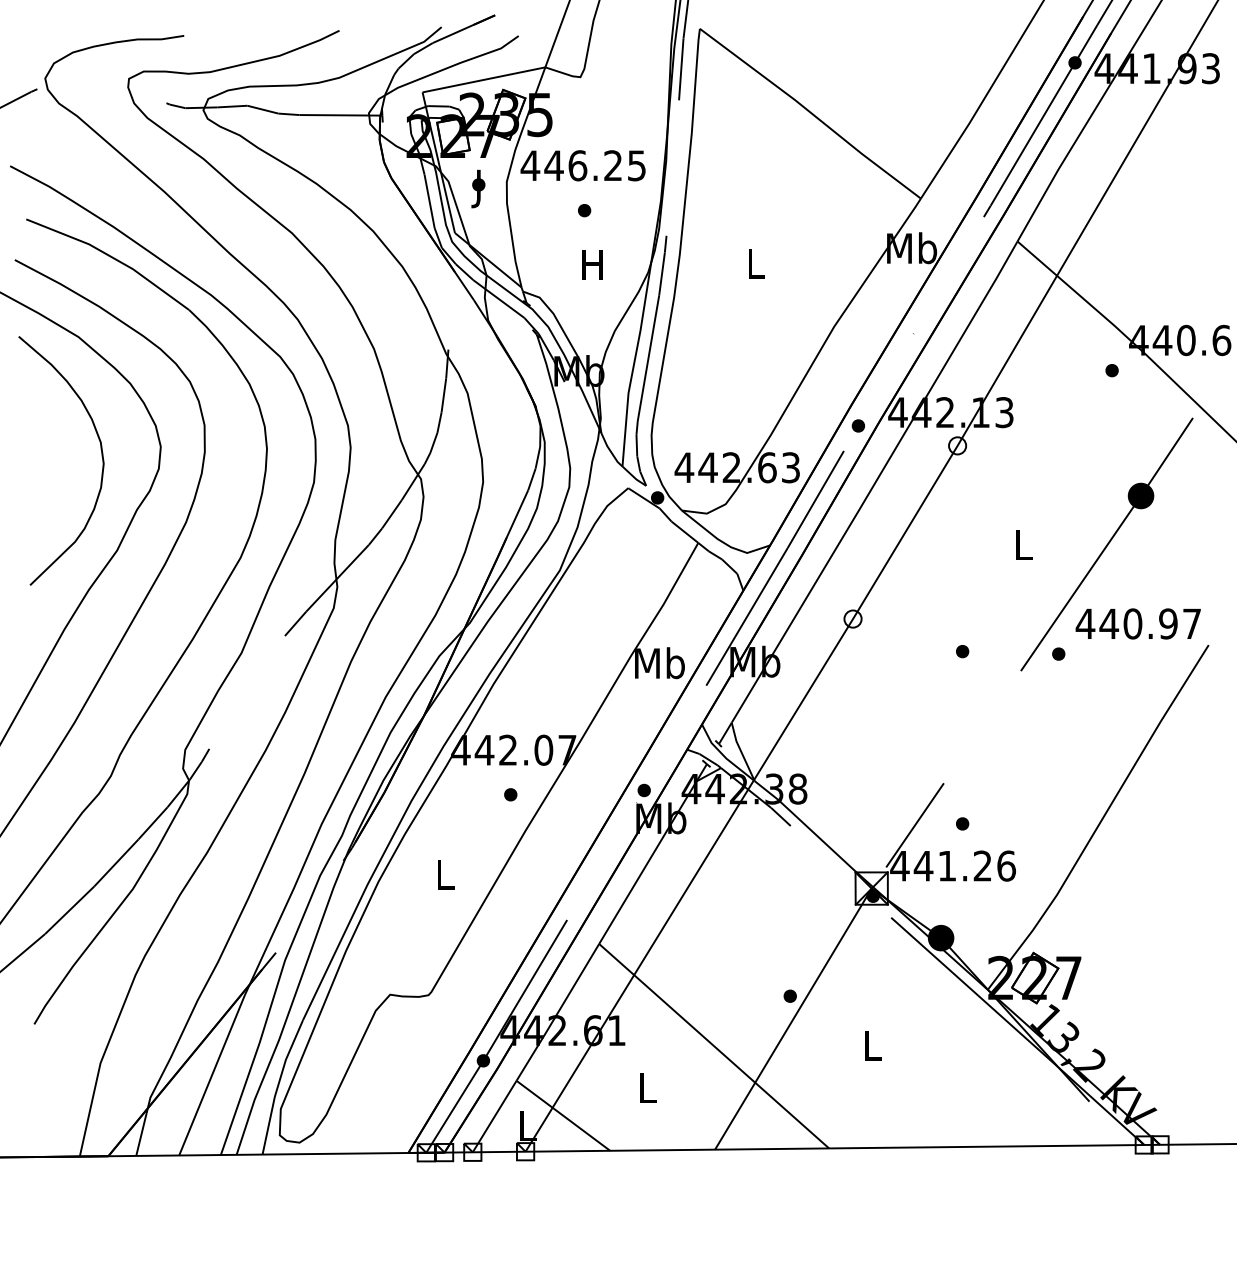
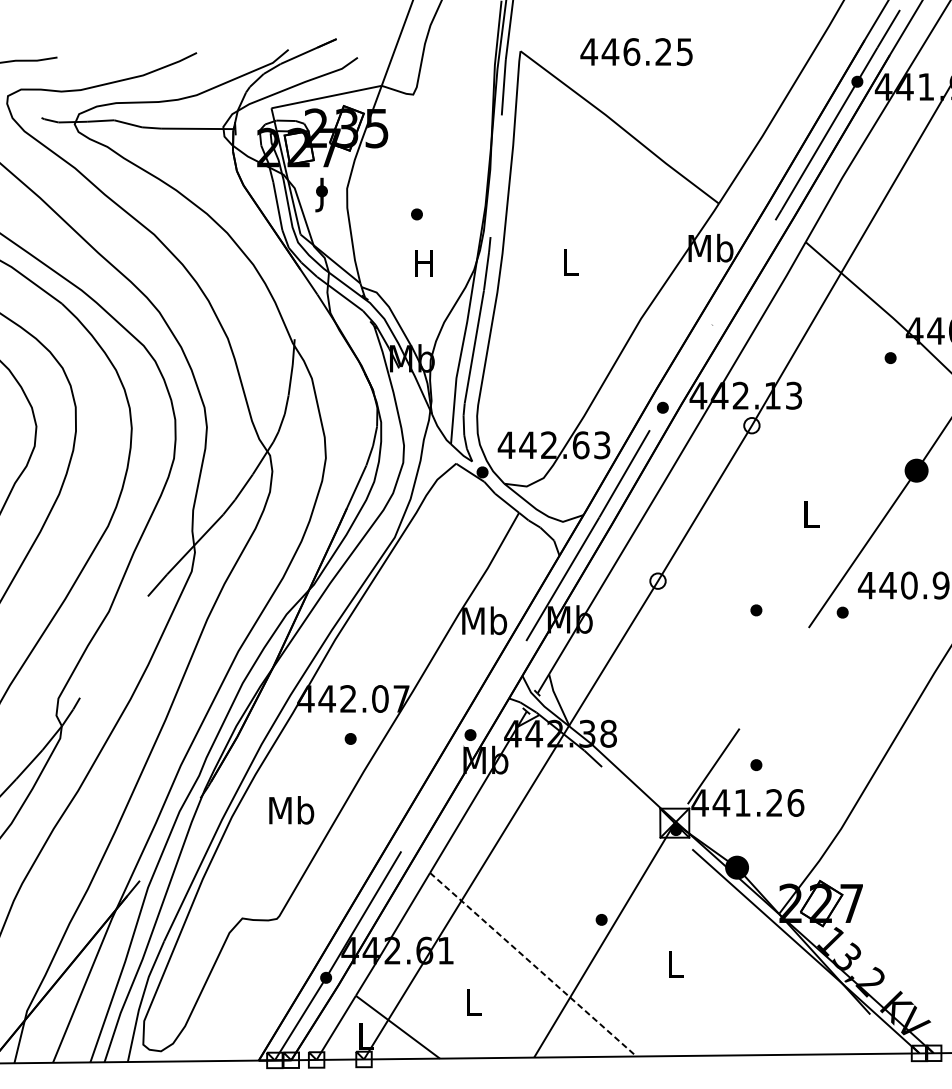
text: (582, 165) -> (635, 51), moved
text: (445, 874) -> (292, 810), L -> Mb
line: (714, 1046) -> (533, 964), solid -> dashed

